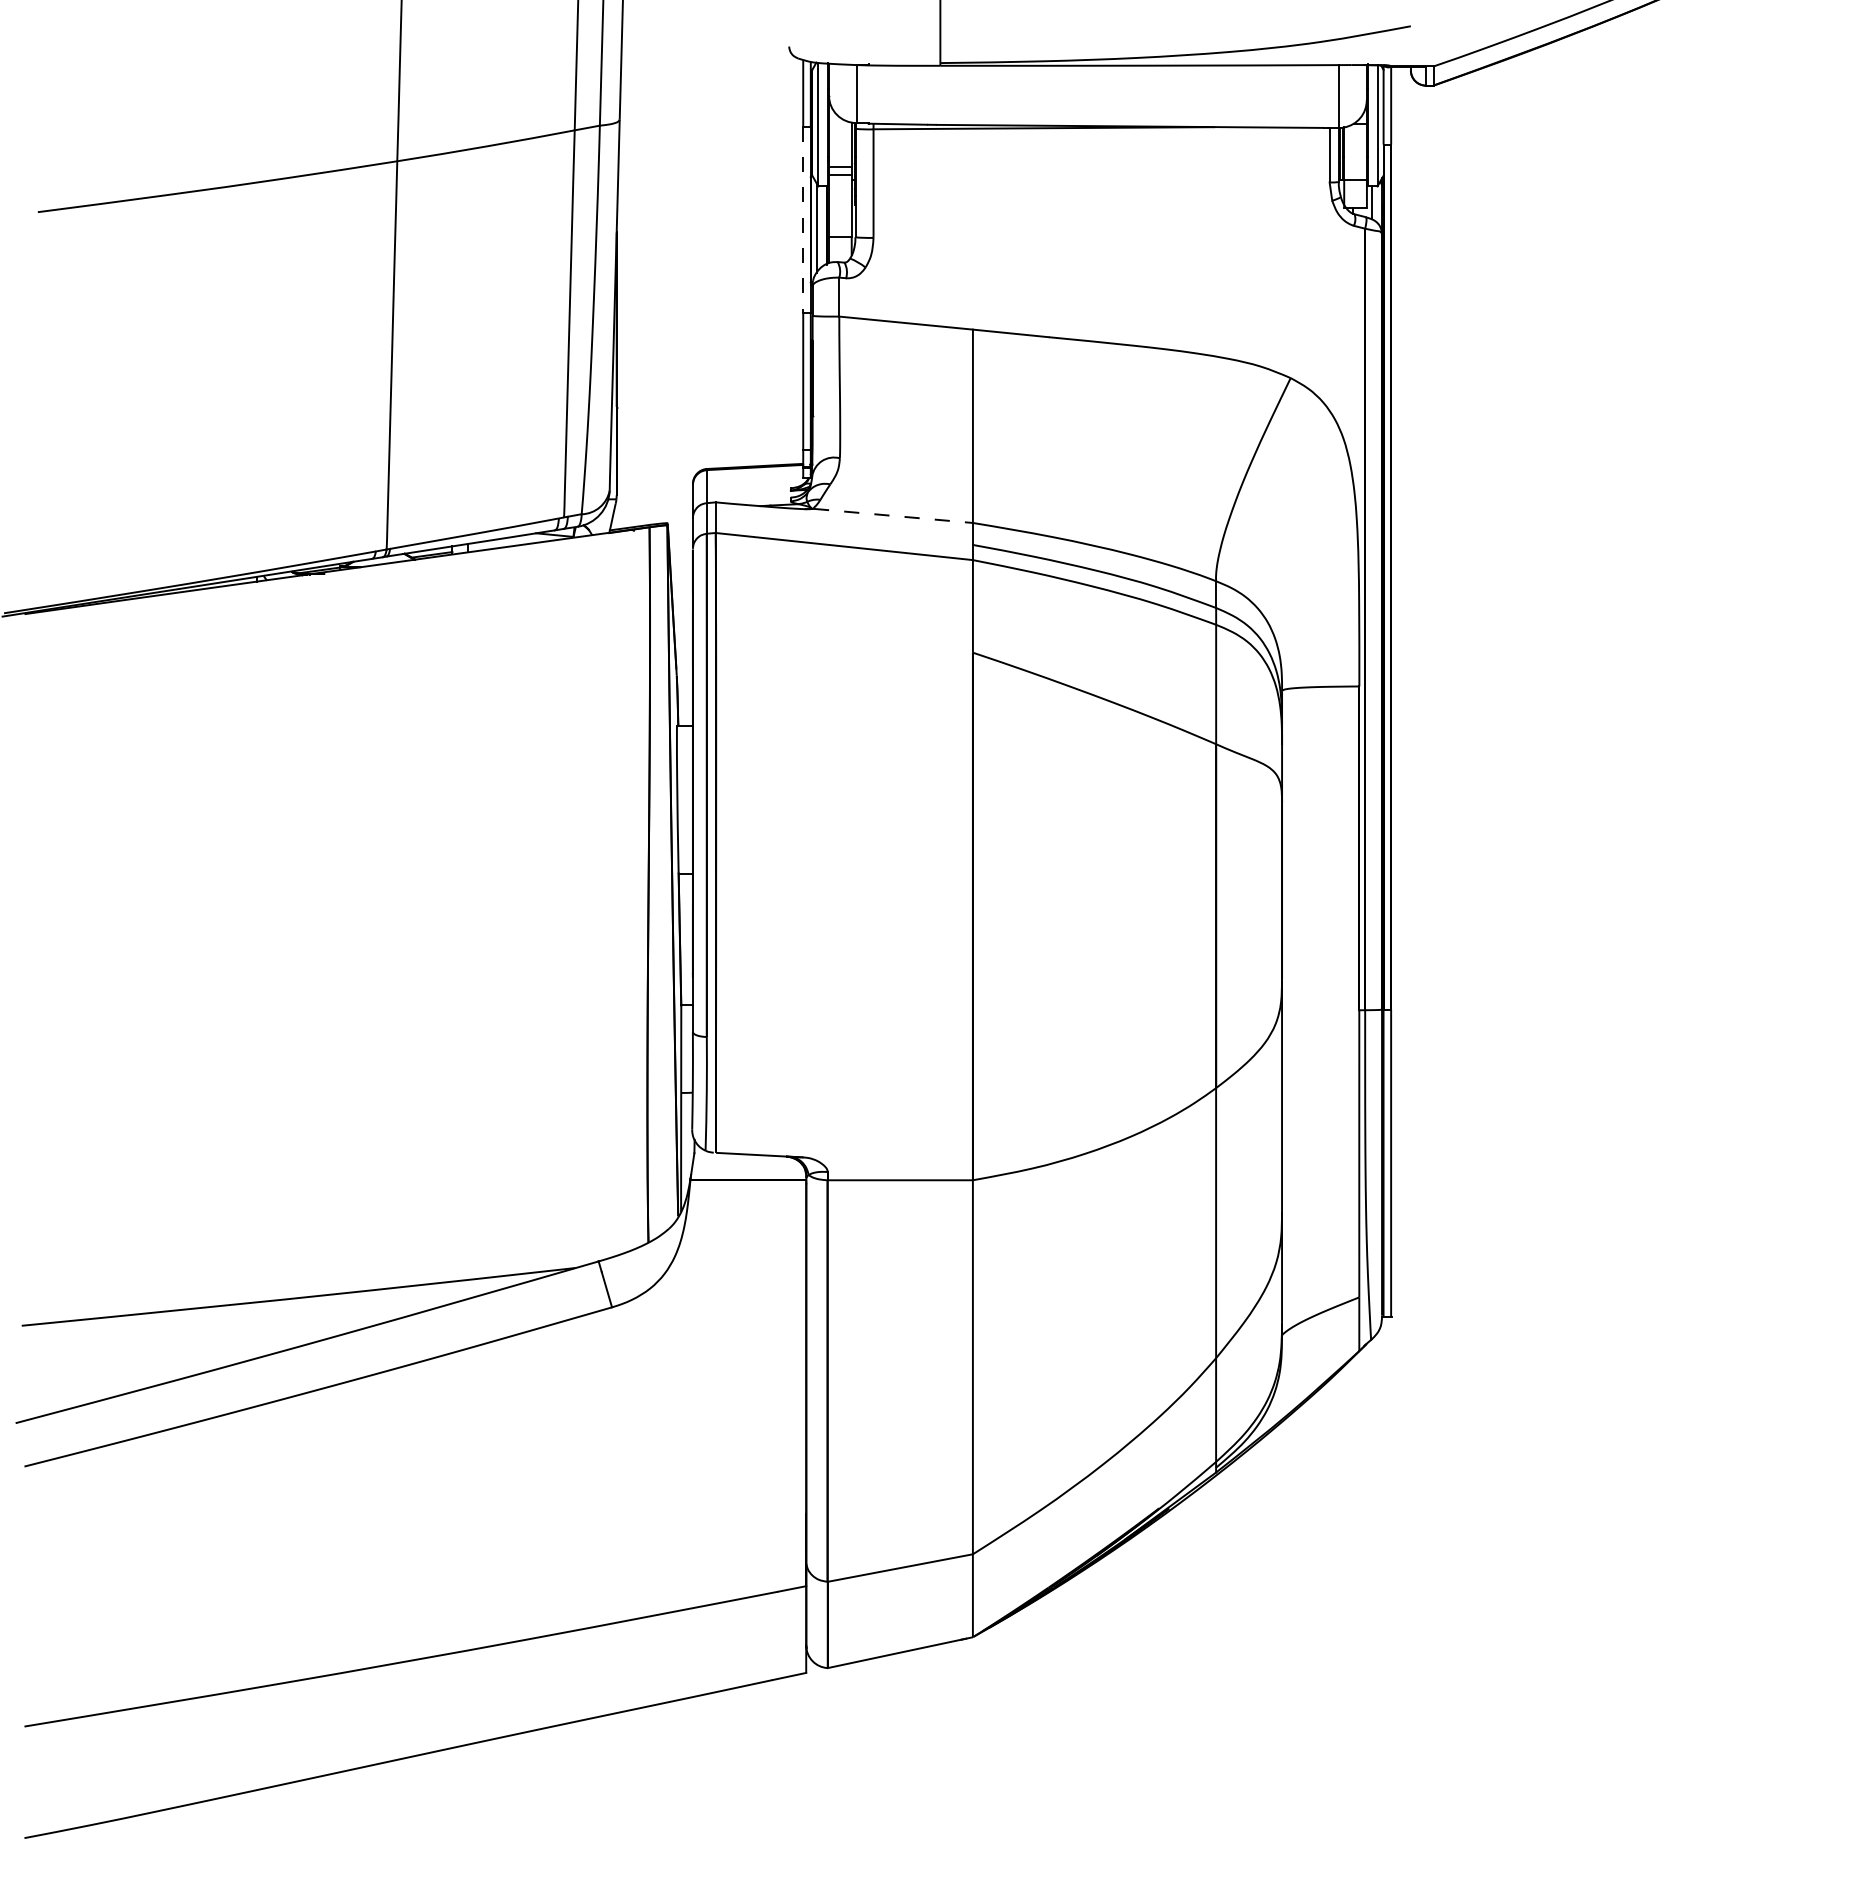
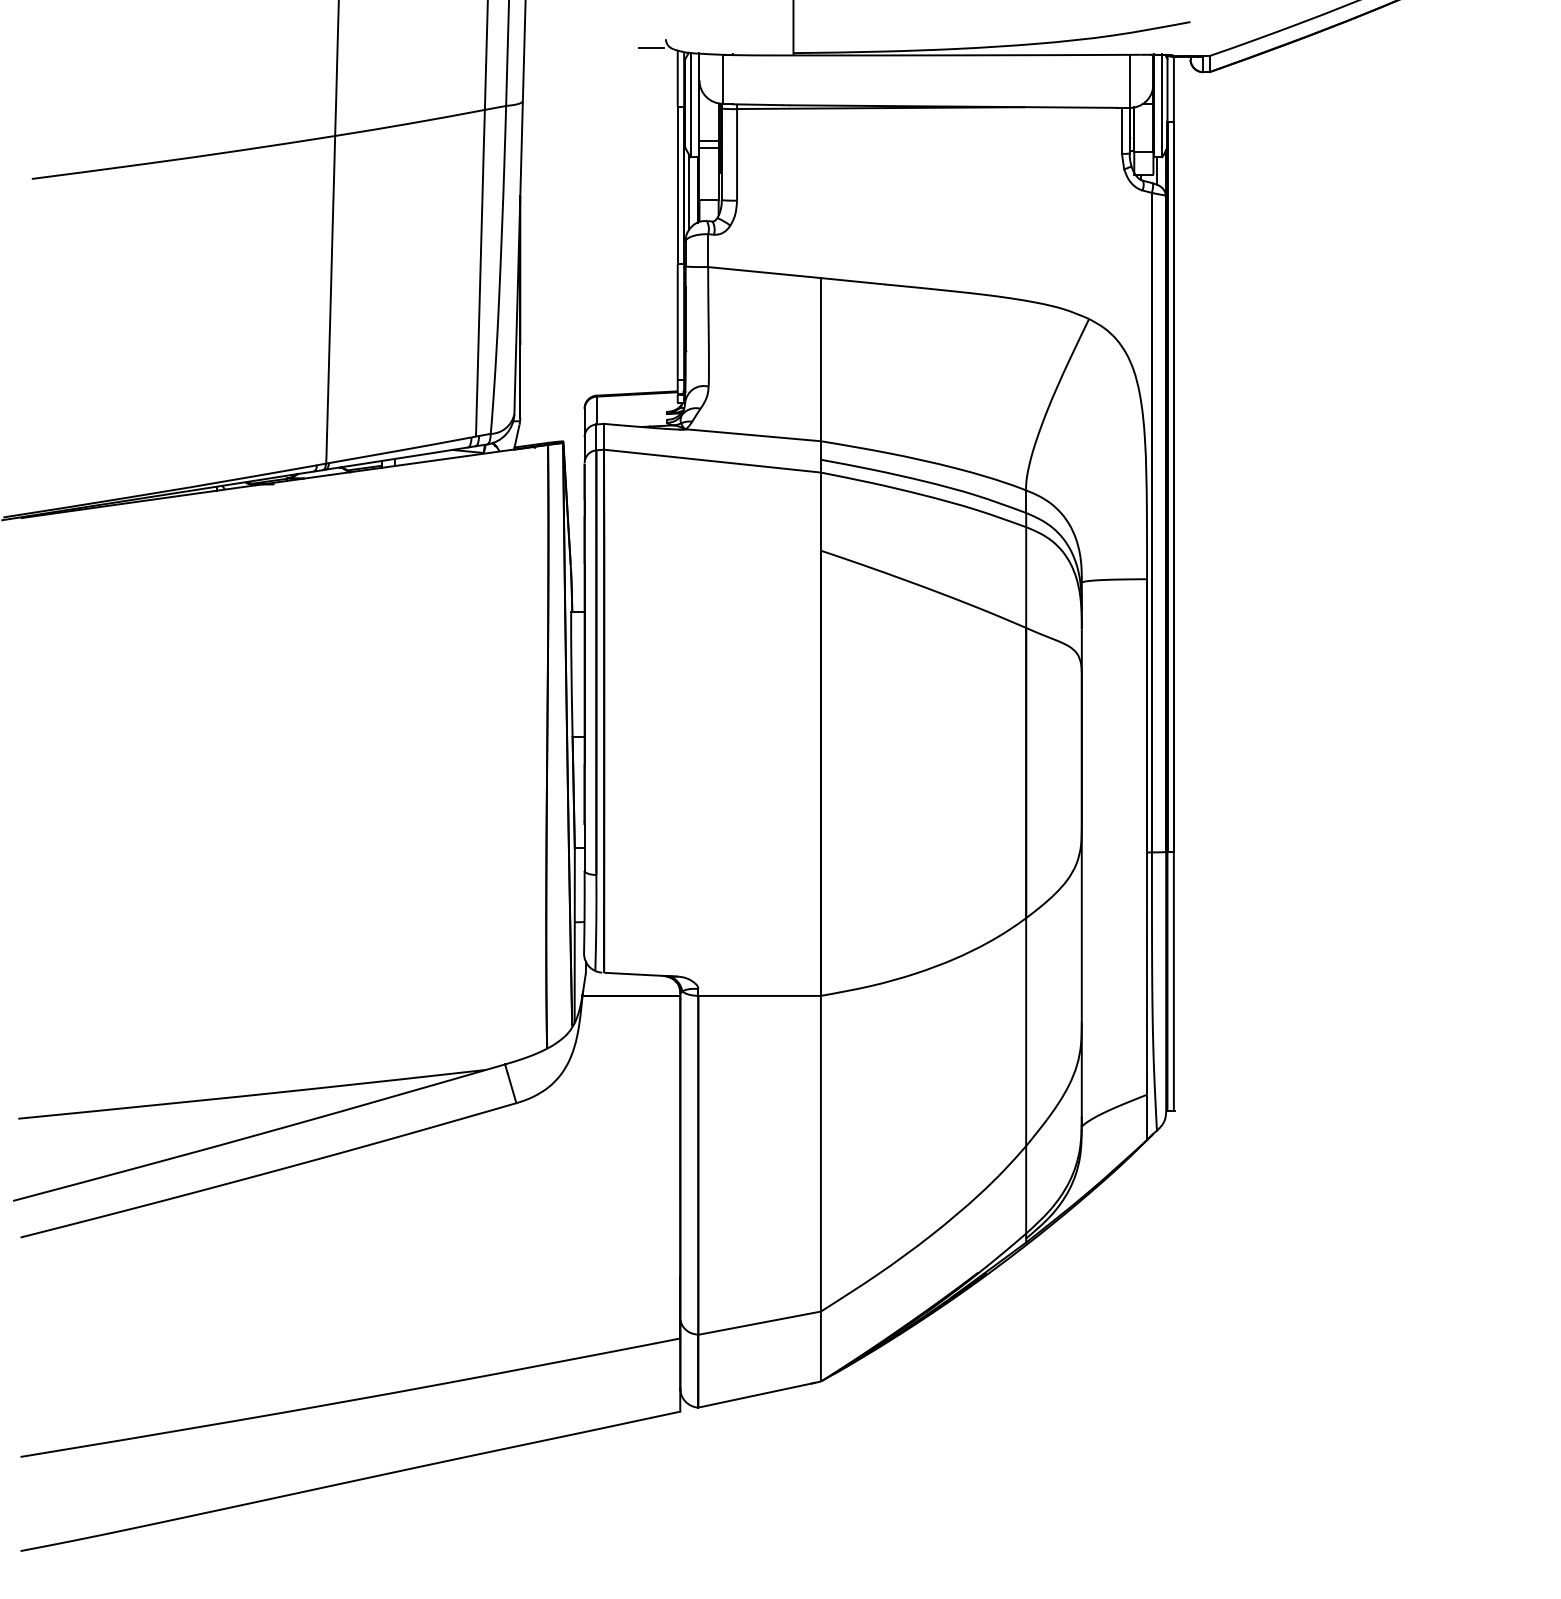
line: (772, 56) -> (651, 47), added
line: (803, 220) -> (677, 185), dashed -> solid
line: (893, 515) -> (753, 434), dashed -> solid

